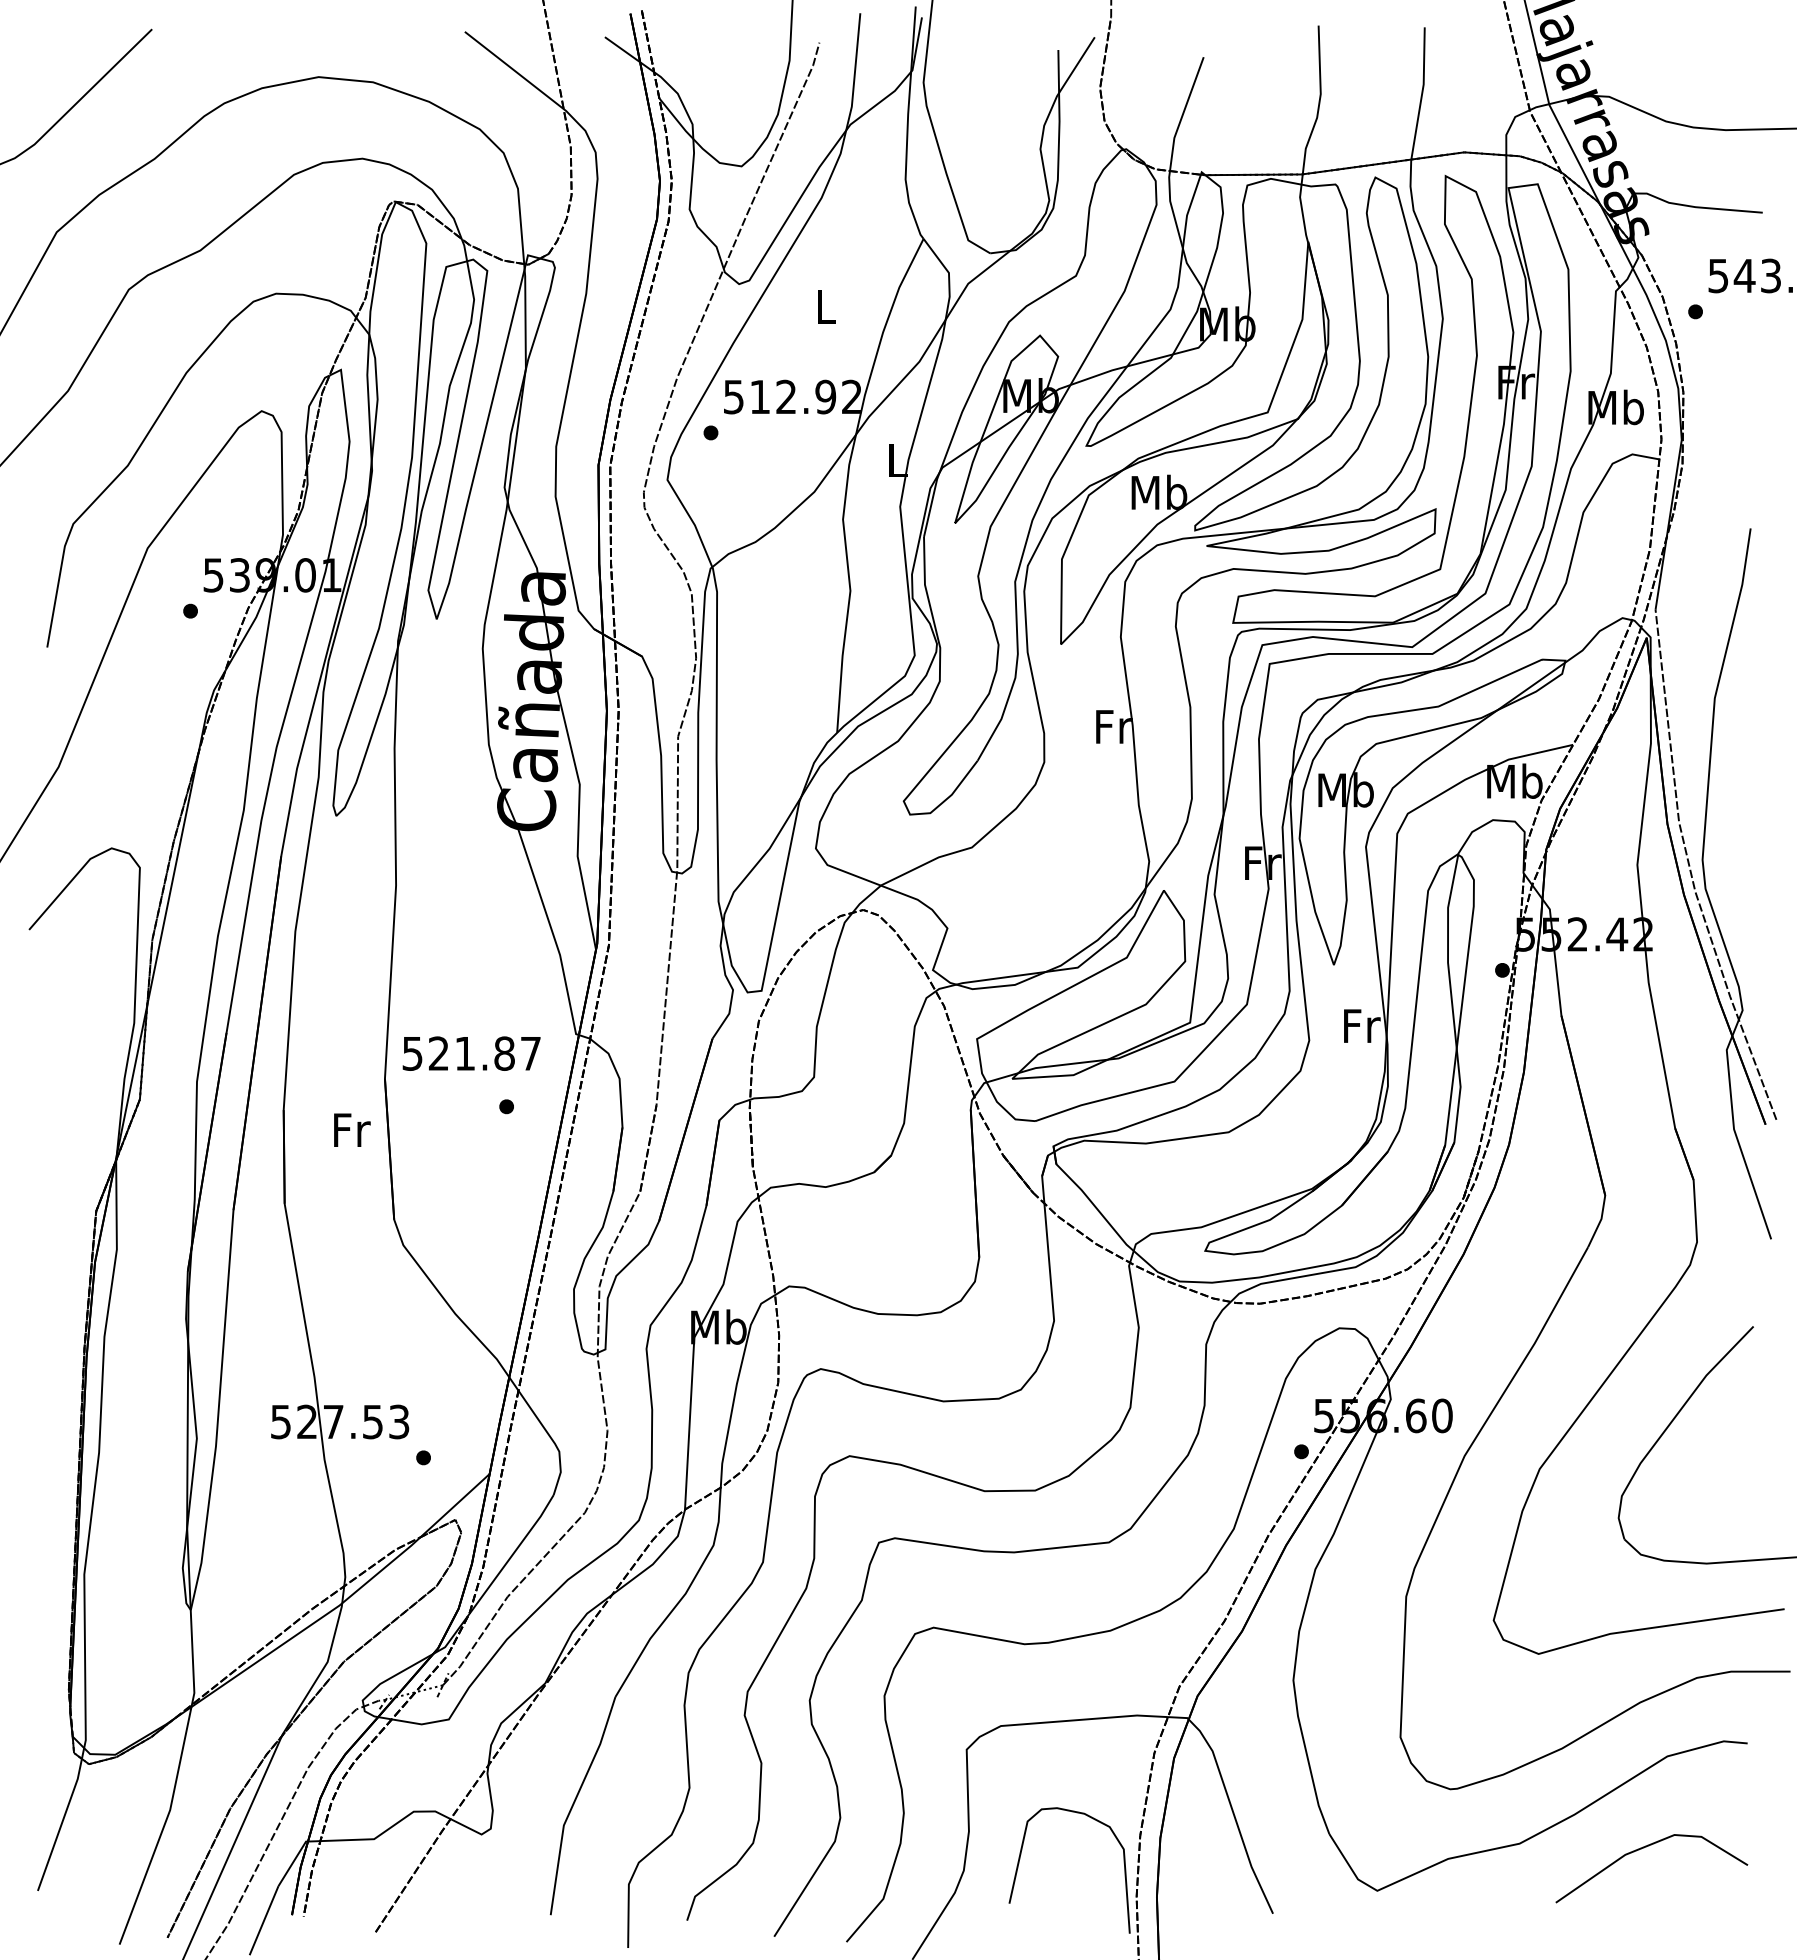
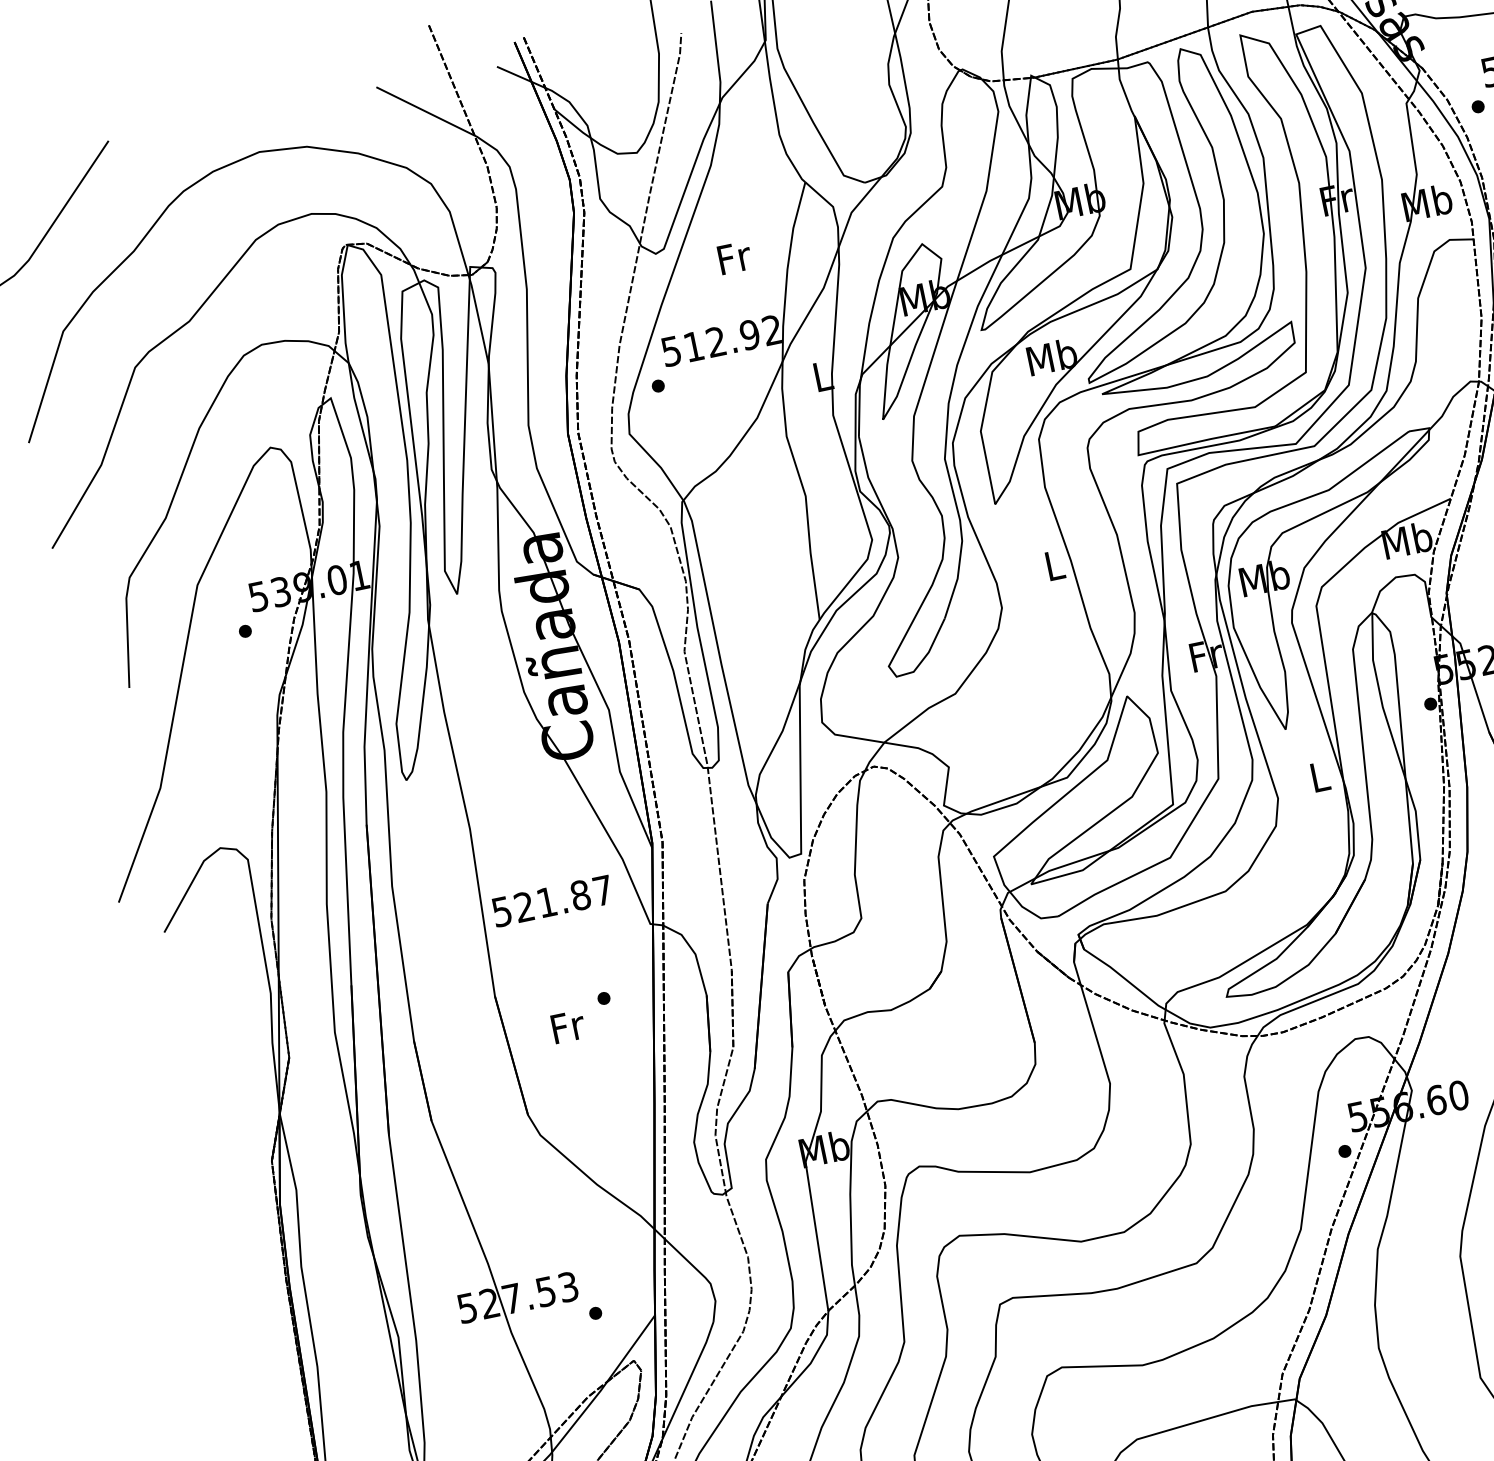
text: (826, 306) -> (734, 257), L -> Fr
text: (1114, 726) -> (1055, 564), Fr -> L
text: (1362, 1025) -> (1320, 776), Fr -> L
text: (471, 1053) -> (552, 901), moved
text: (352, 1129) -> (568, 1026), moved

